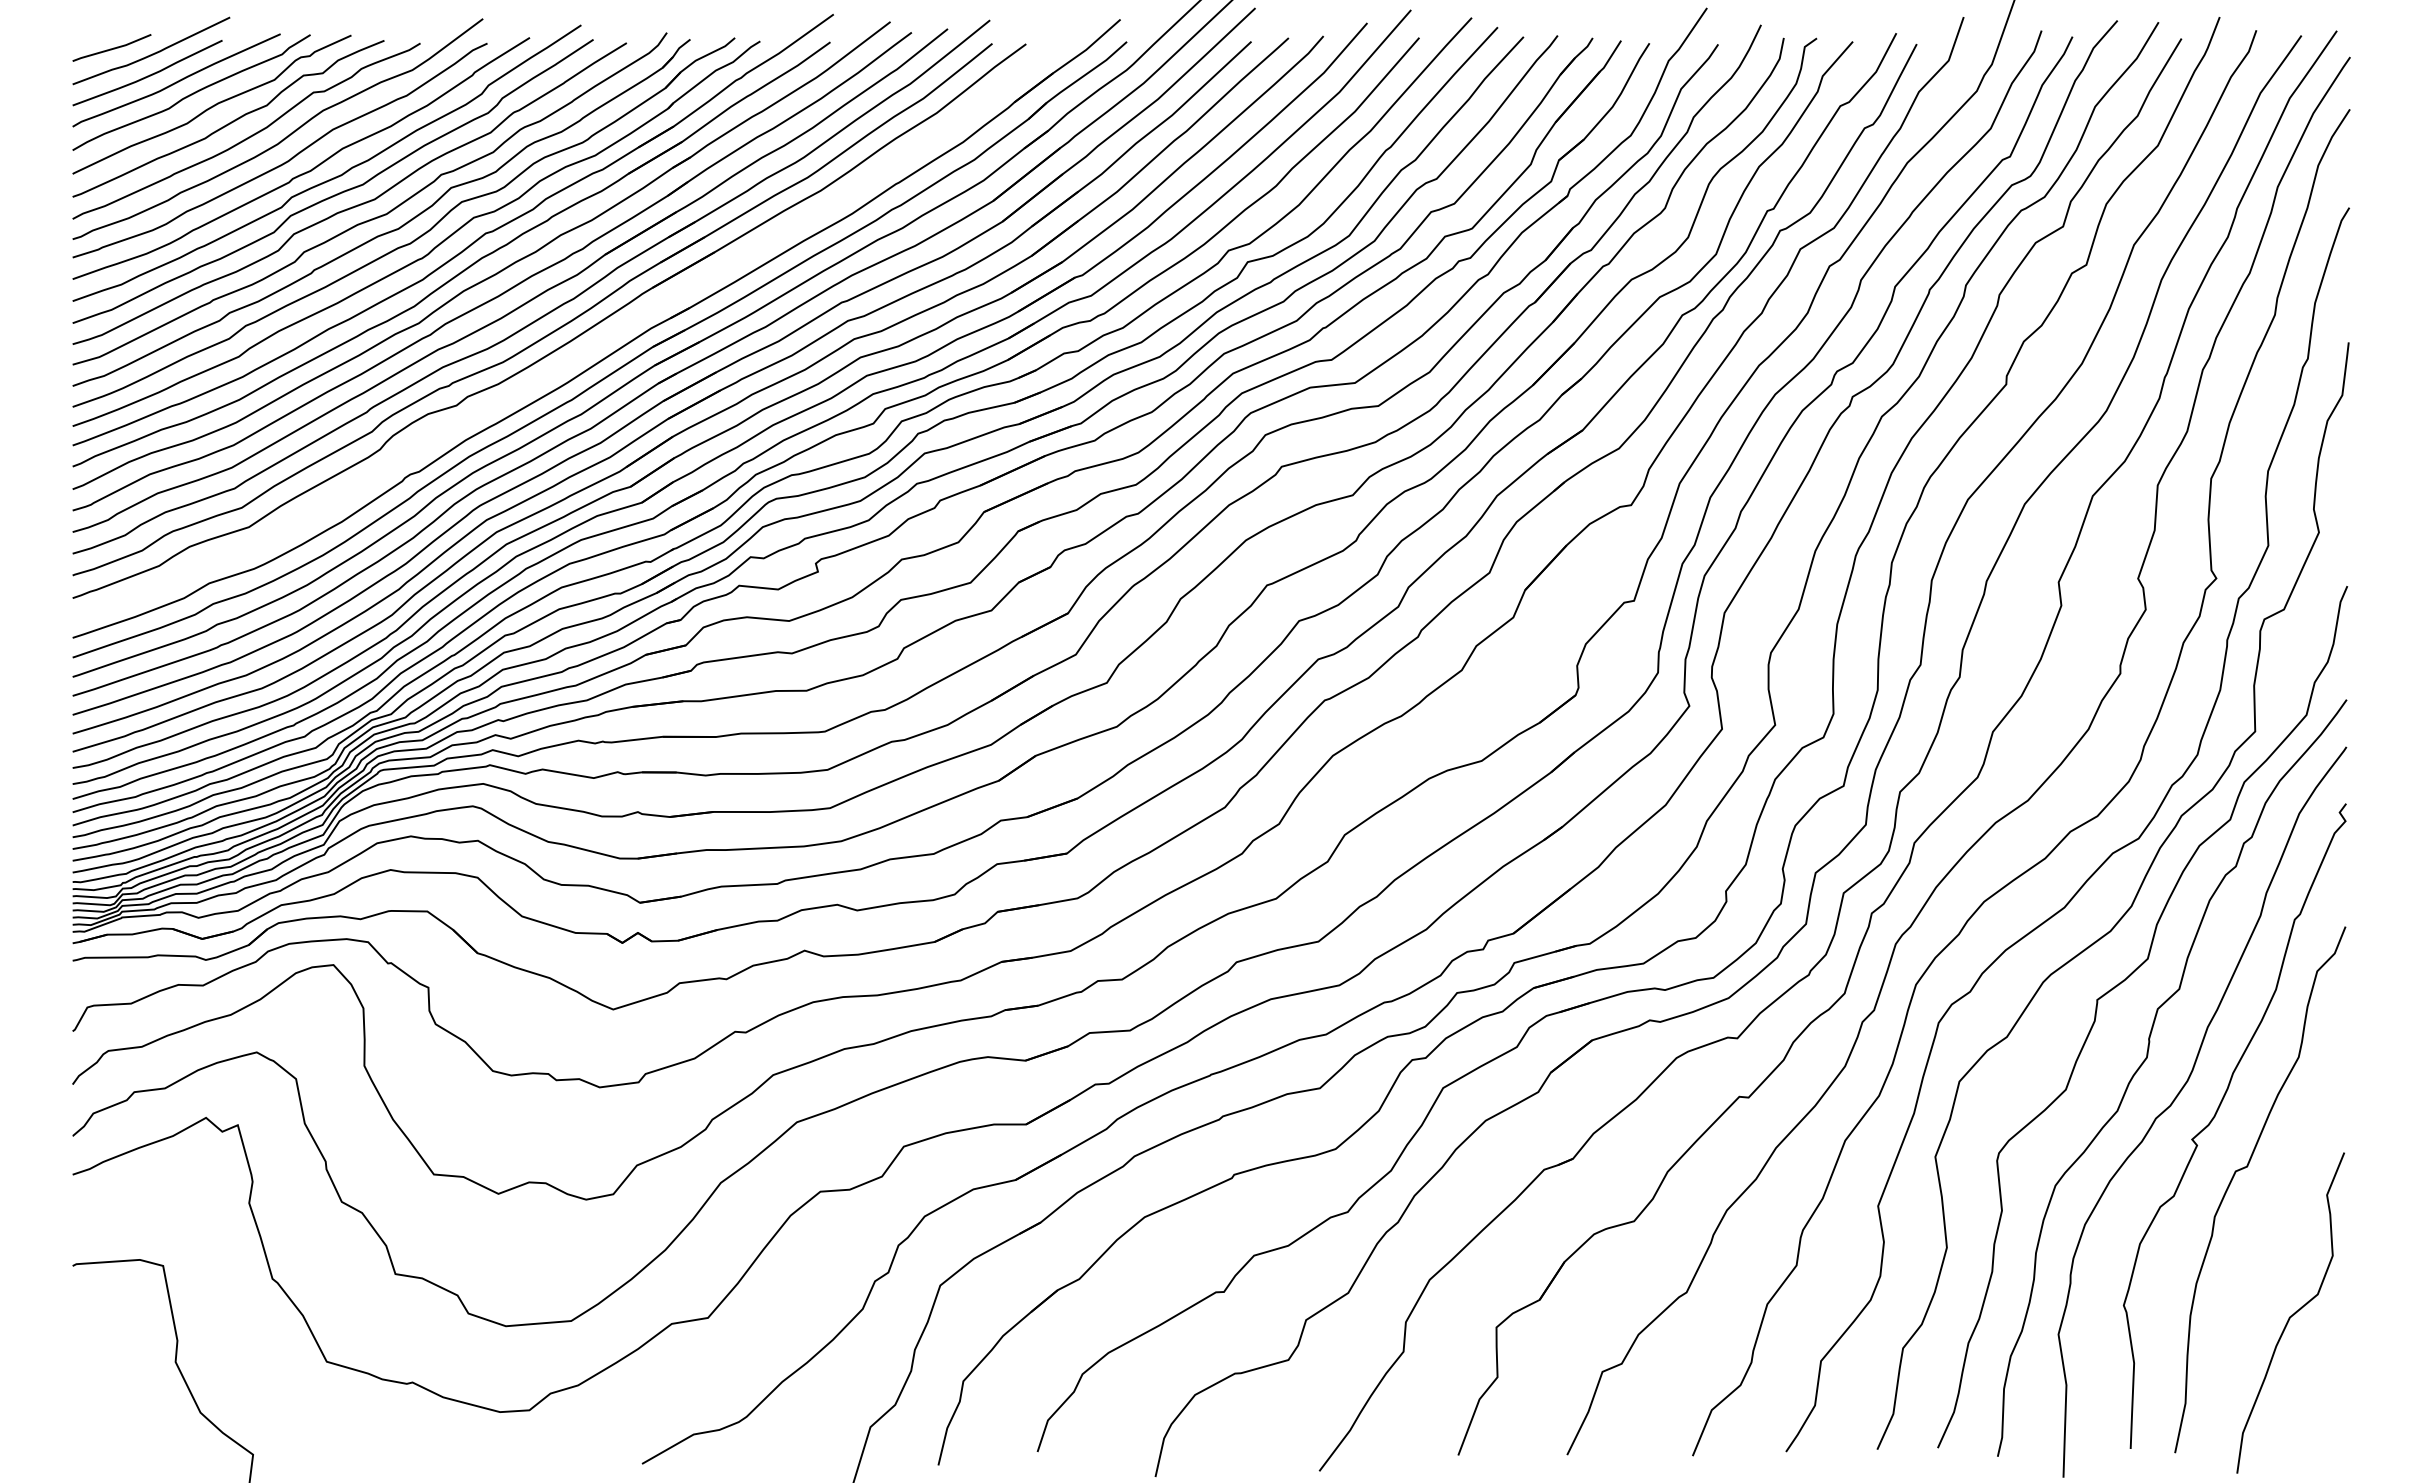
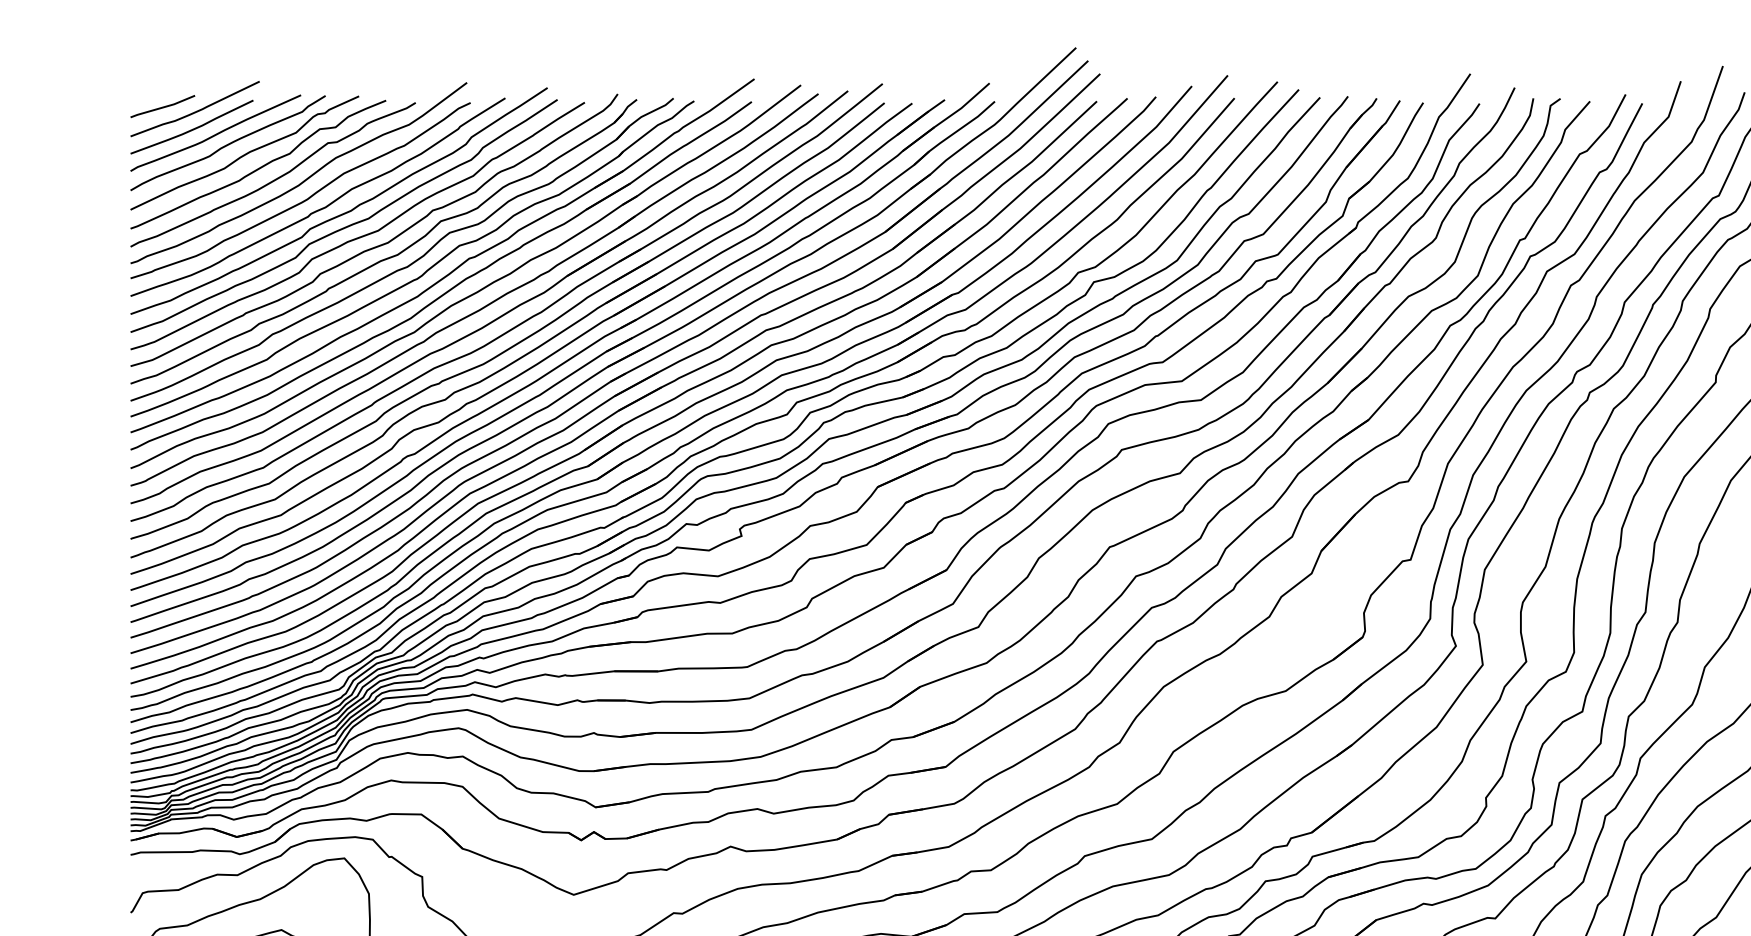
part: (584, 350) -> (550, 354), added

